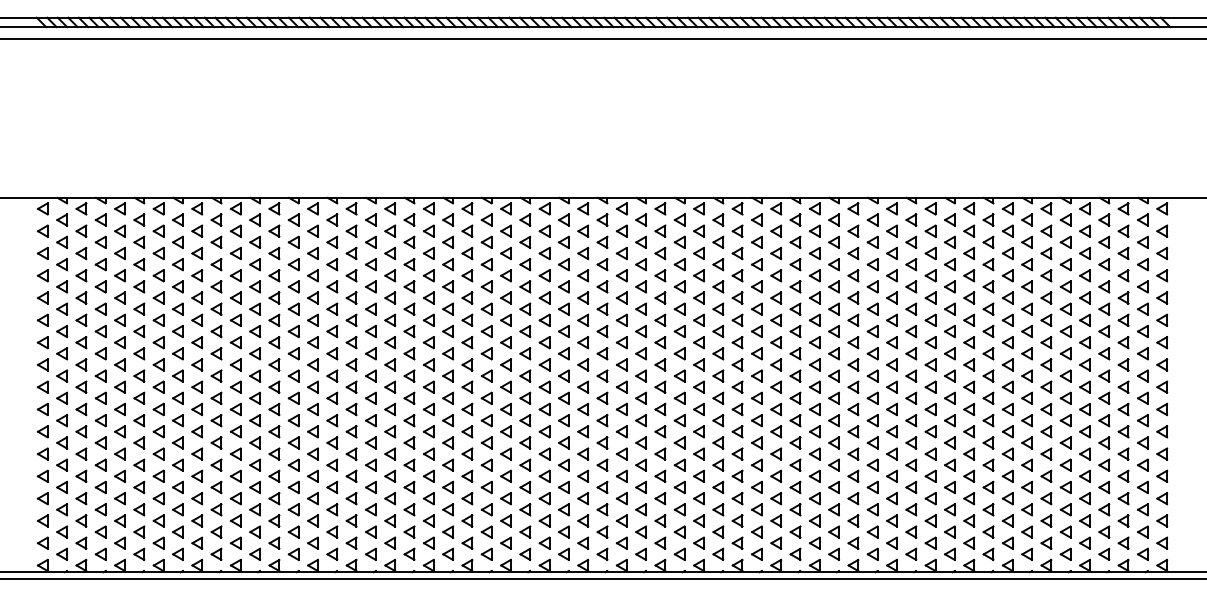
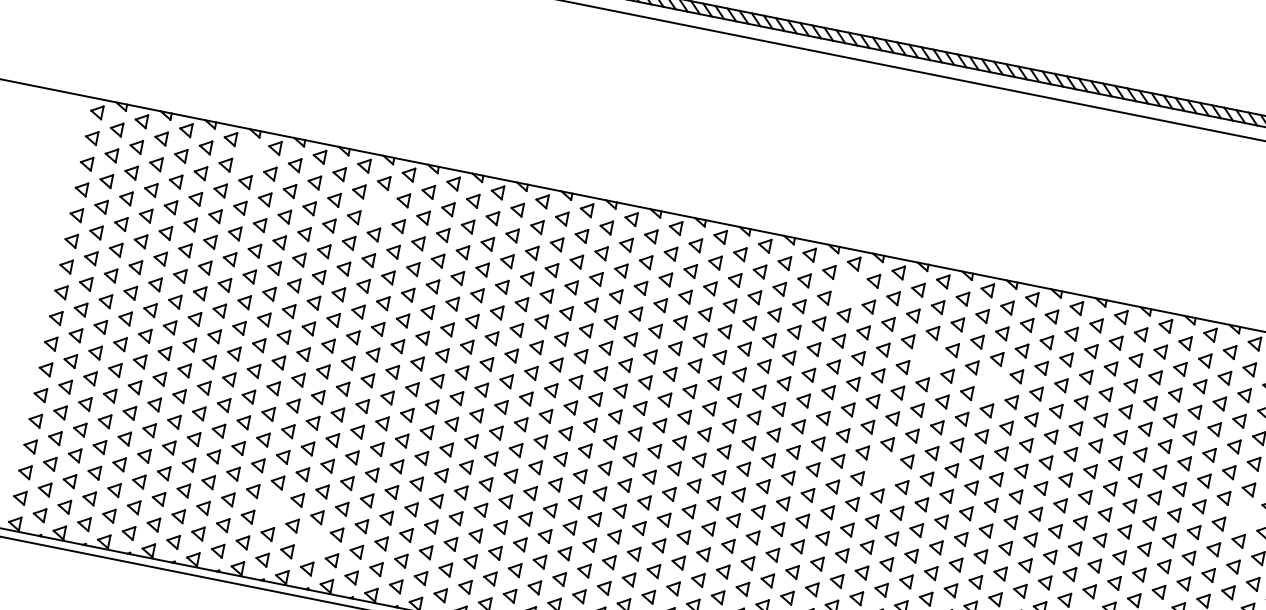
part: (177, 219) -> (249, 154), removed
part: (698, 230) -> (848, 287), removed
part: (293, 241) -> (378, 207), removed
part: (776, 275) -> (927, 357), removed
part: (833, 286) -> (990, 383), removed
part: (1065, 353) -> (1242, 514), removed
part: (756, 375) -> (881, 468), removed
part: (254, 509) -> (271, 507), removed
part: (293, 531) -> (311, 541), removed

